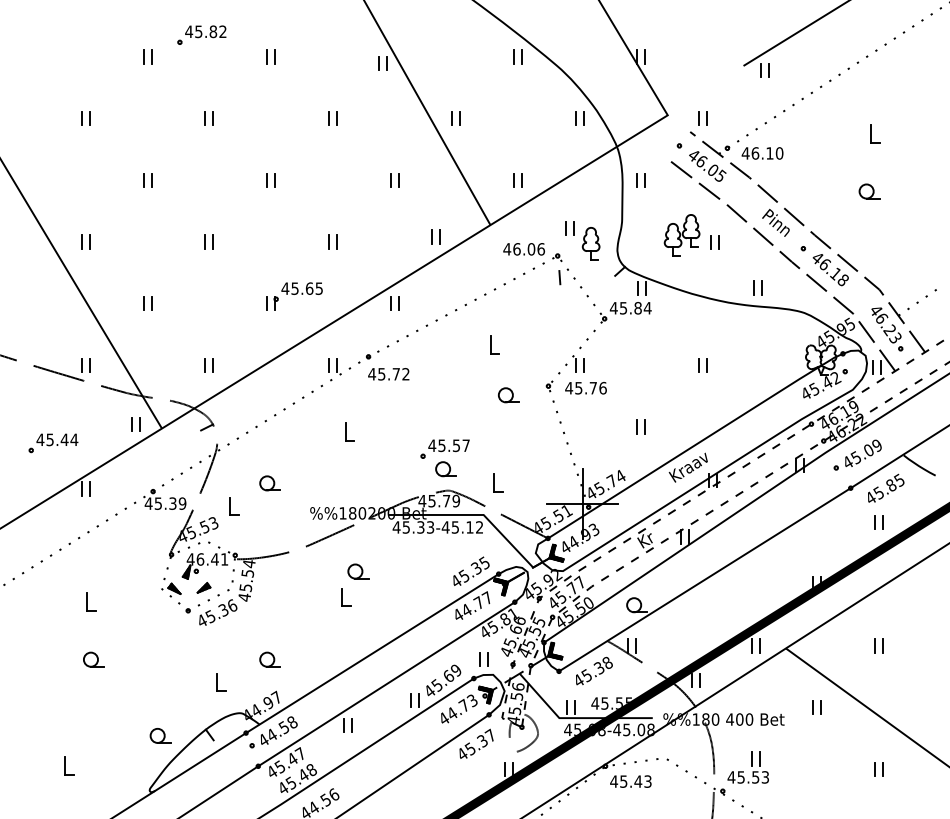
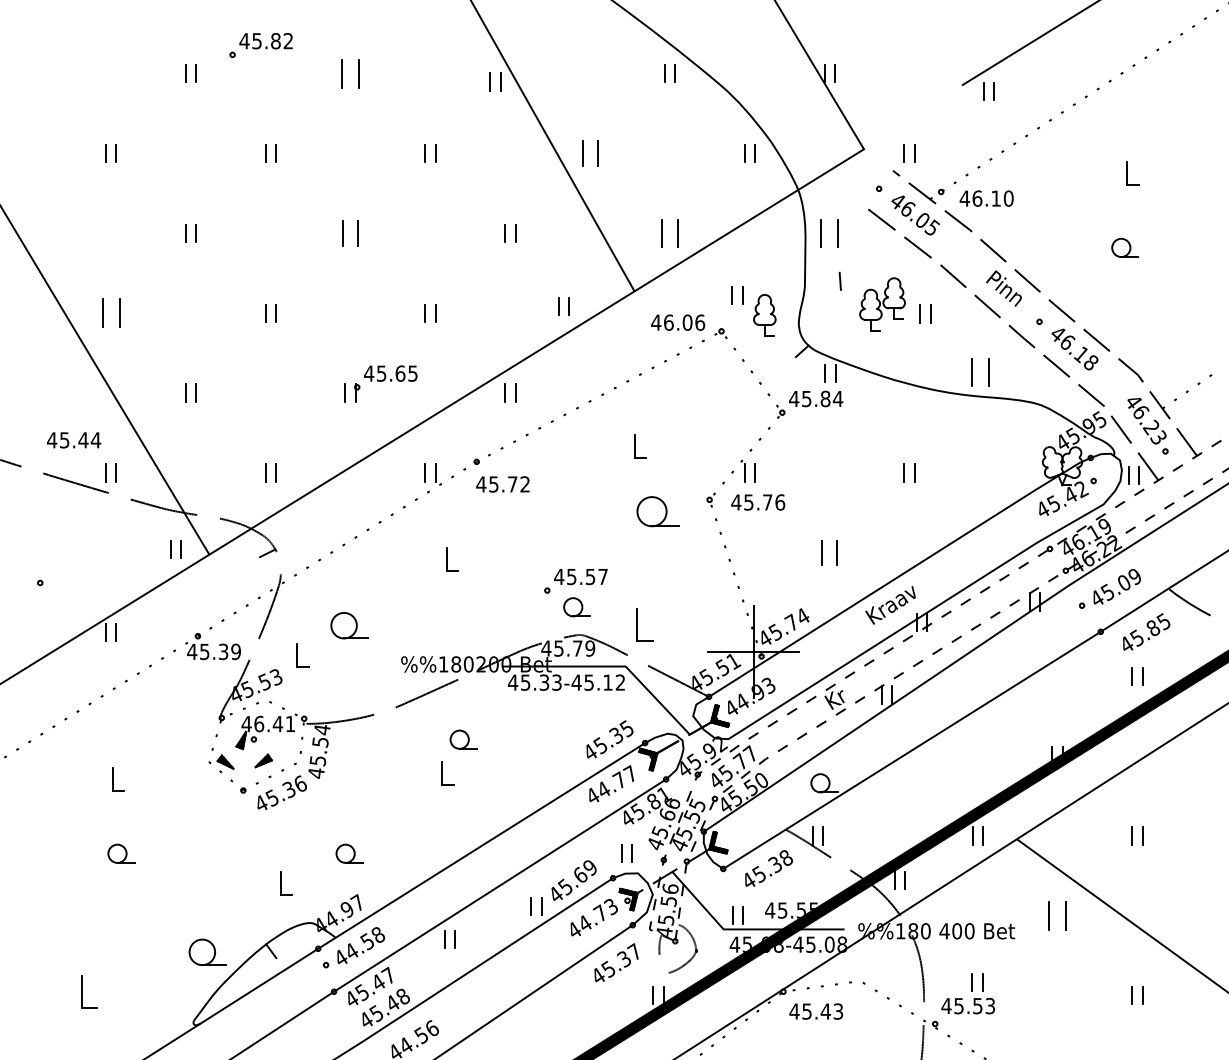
part: (271, 56) -> (350, 73), size x1.6
part: (455, 118) -> (589, 153), size x1.4
part: (271, 180) -> (350, 233), size x1.4
part: (517, 180) -> (669, 233), size x1.6
part: (641, 180) -> (829, 233), size x1.6
part: (85, 242) -> (110, 313), size x1.6
line: (559, 276) -> (839, 280), moved
part: (757, 287) -> (979, 372), size x1.6
part: (508, 395) -> (658, 511), size x1.6
part: (641, 426) -> (829, 552), size x1.4
text: (57, 440) -> (74, 440), moved
part: (270, 483) -> (349, 625), size x1.4
part: (498, 483) -> (645, 625), size x1.4
part: (817, 707) -> (1057, 915), size x1.6
part: (160, 735) -> (207, 952), size x1.4
part: (69, 766) -> (89, 991), size x1.4

